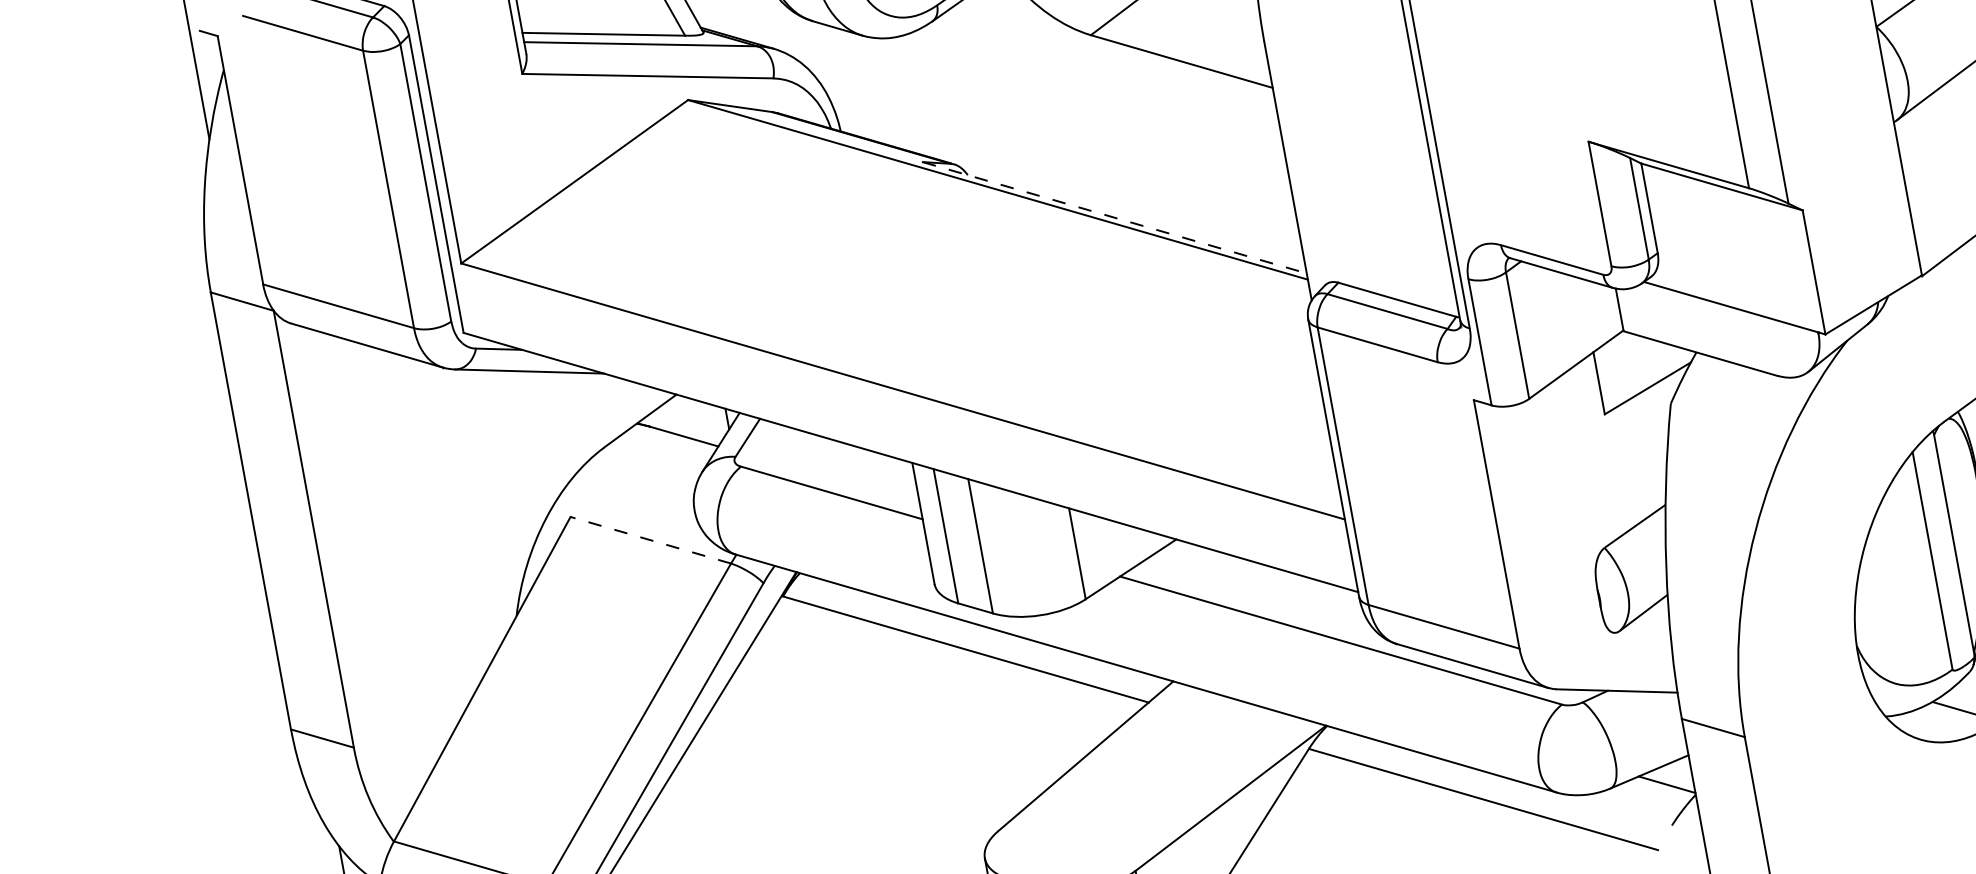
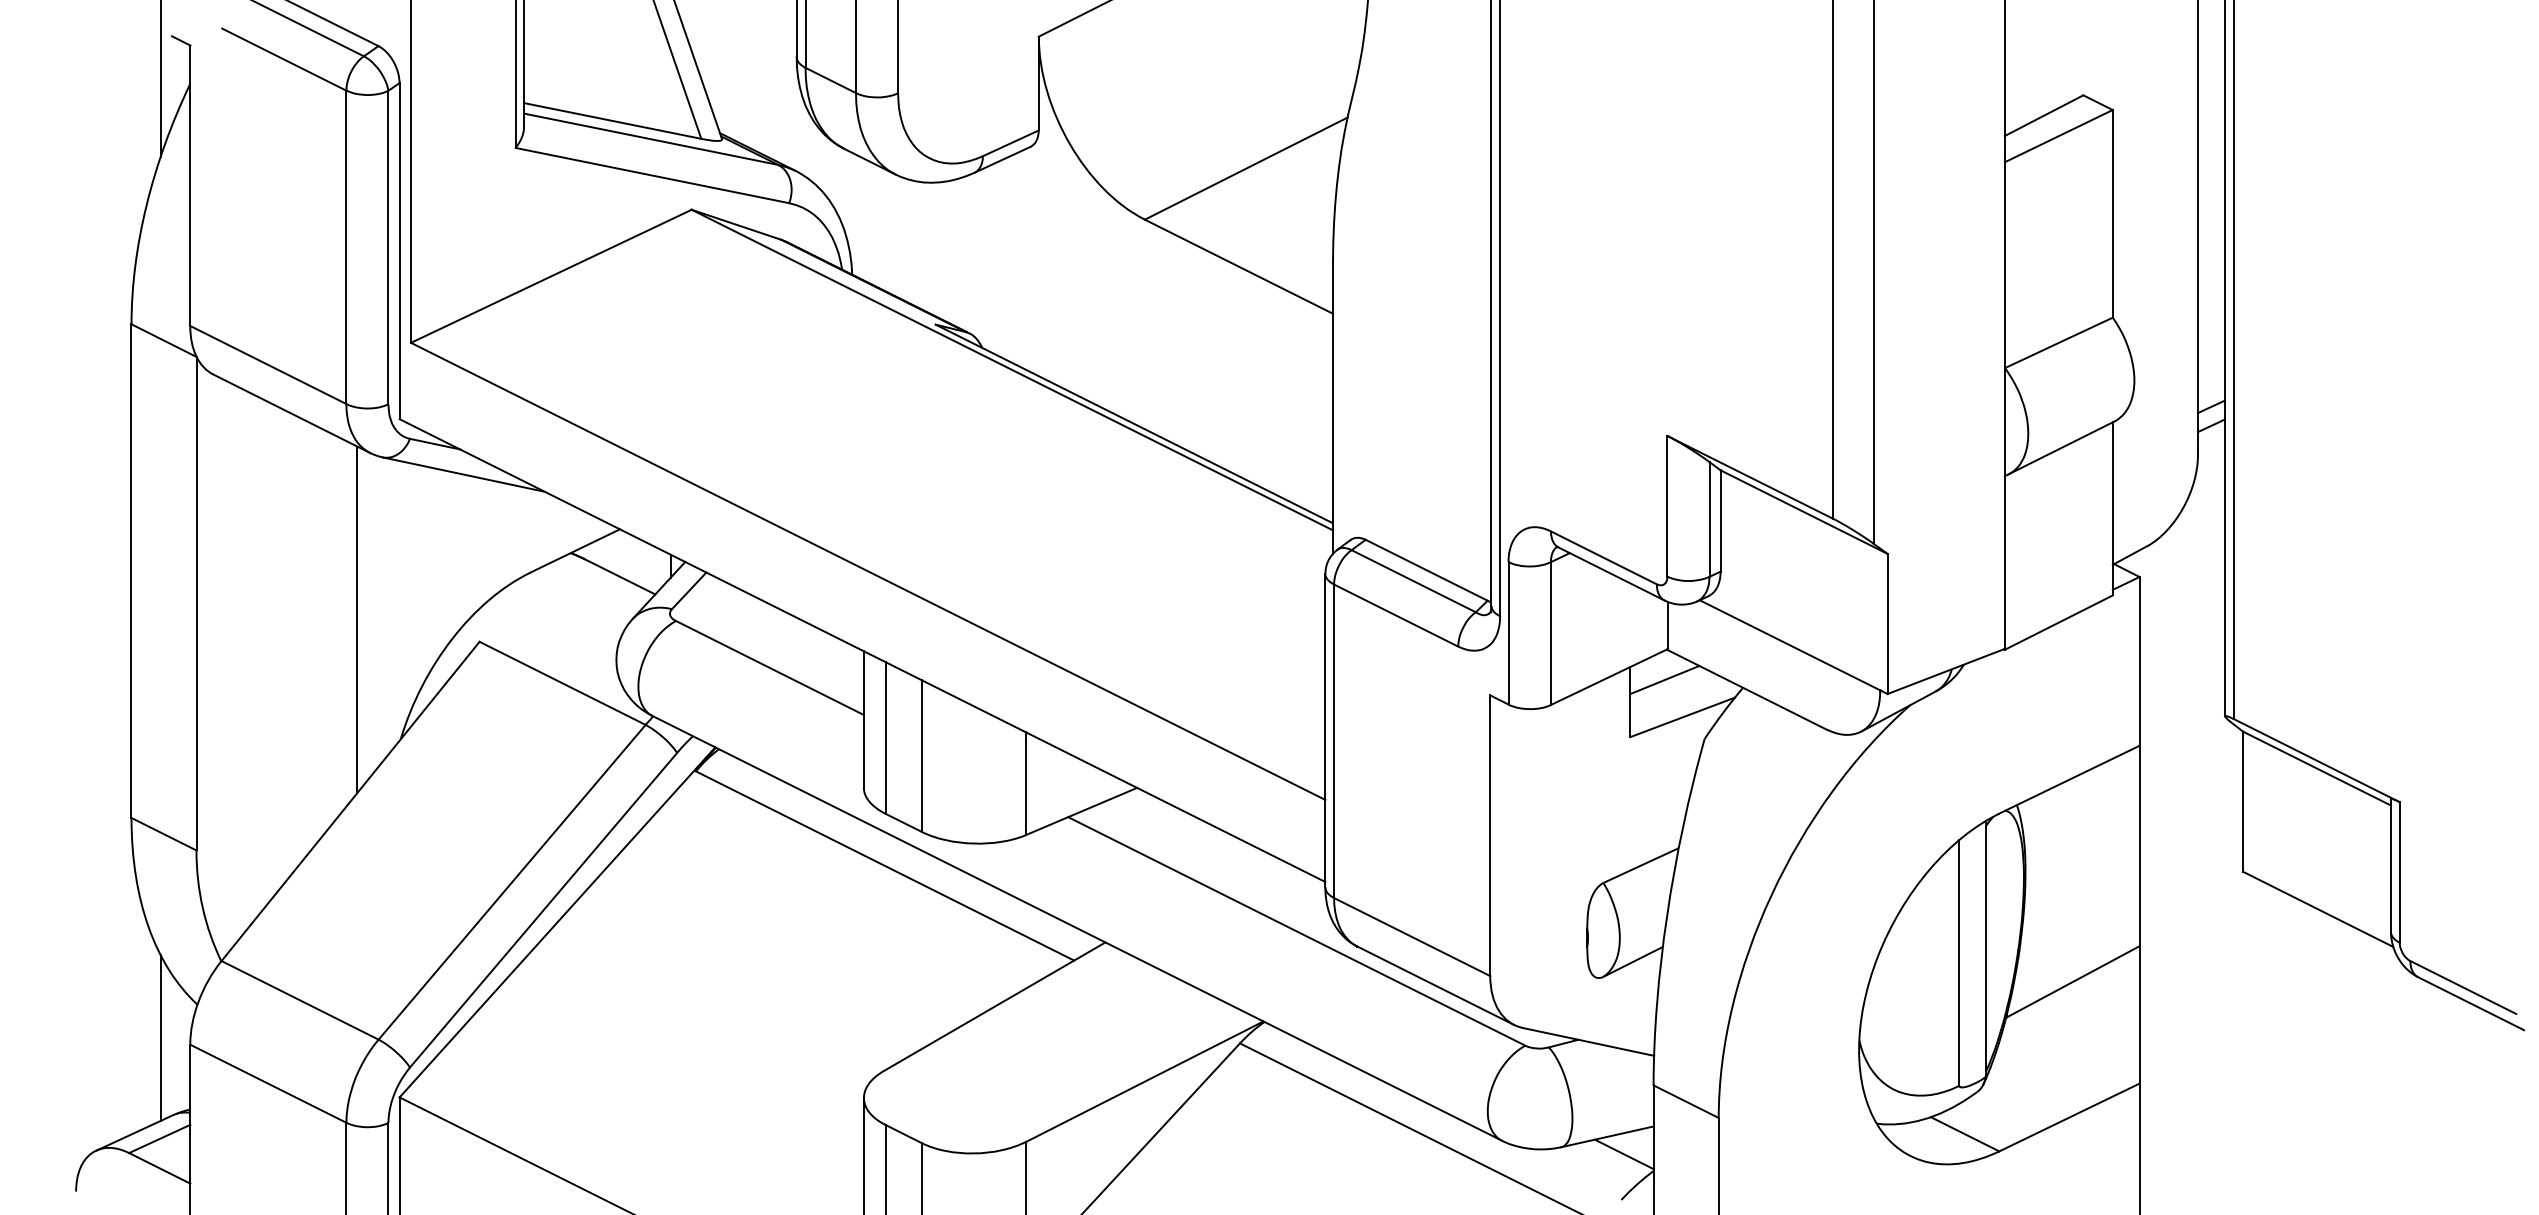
line: (1114, 218) -> (1134, 424), dashed -> solid
line: (1625, 357) -> (1664, 679), added
line: (458, 517) -> (357, 619), added
line: (650, 540) -> (562, 683), dashed -> solid

